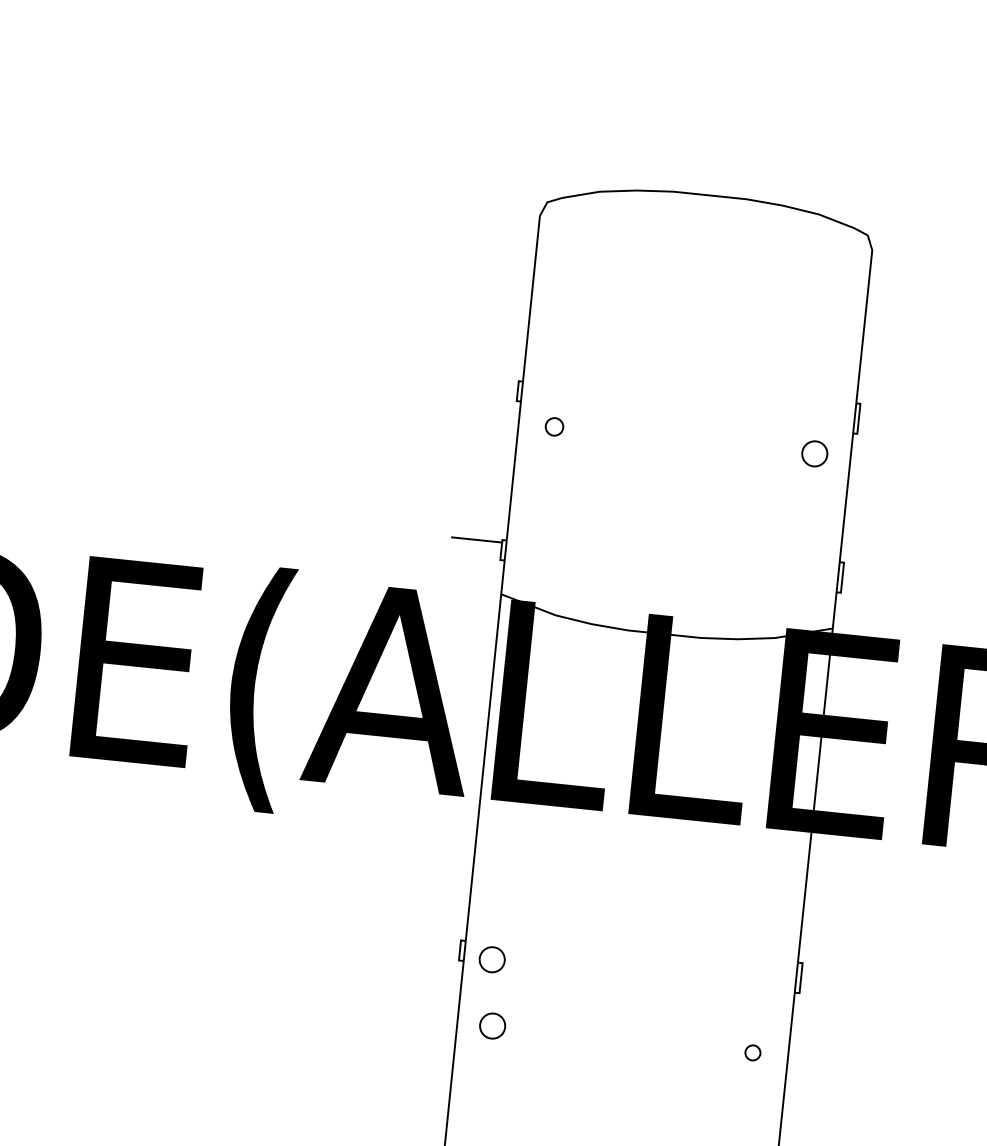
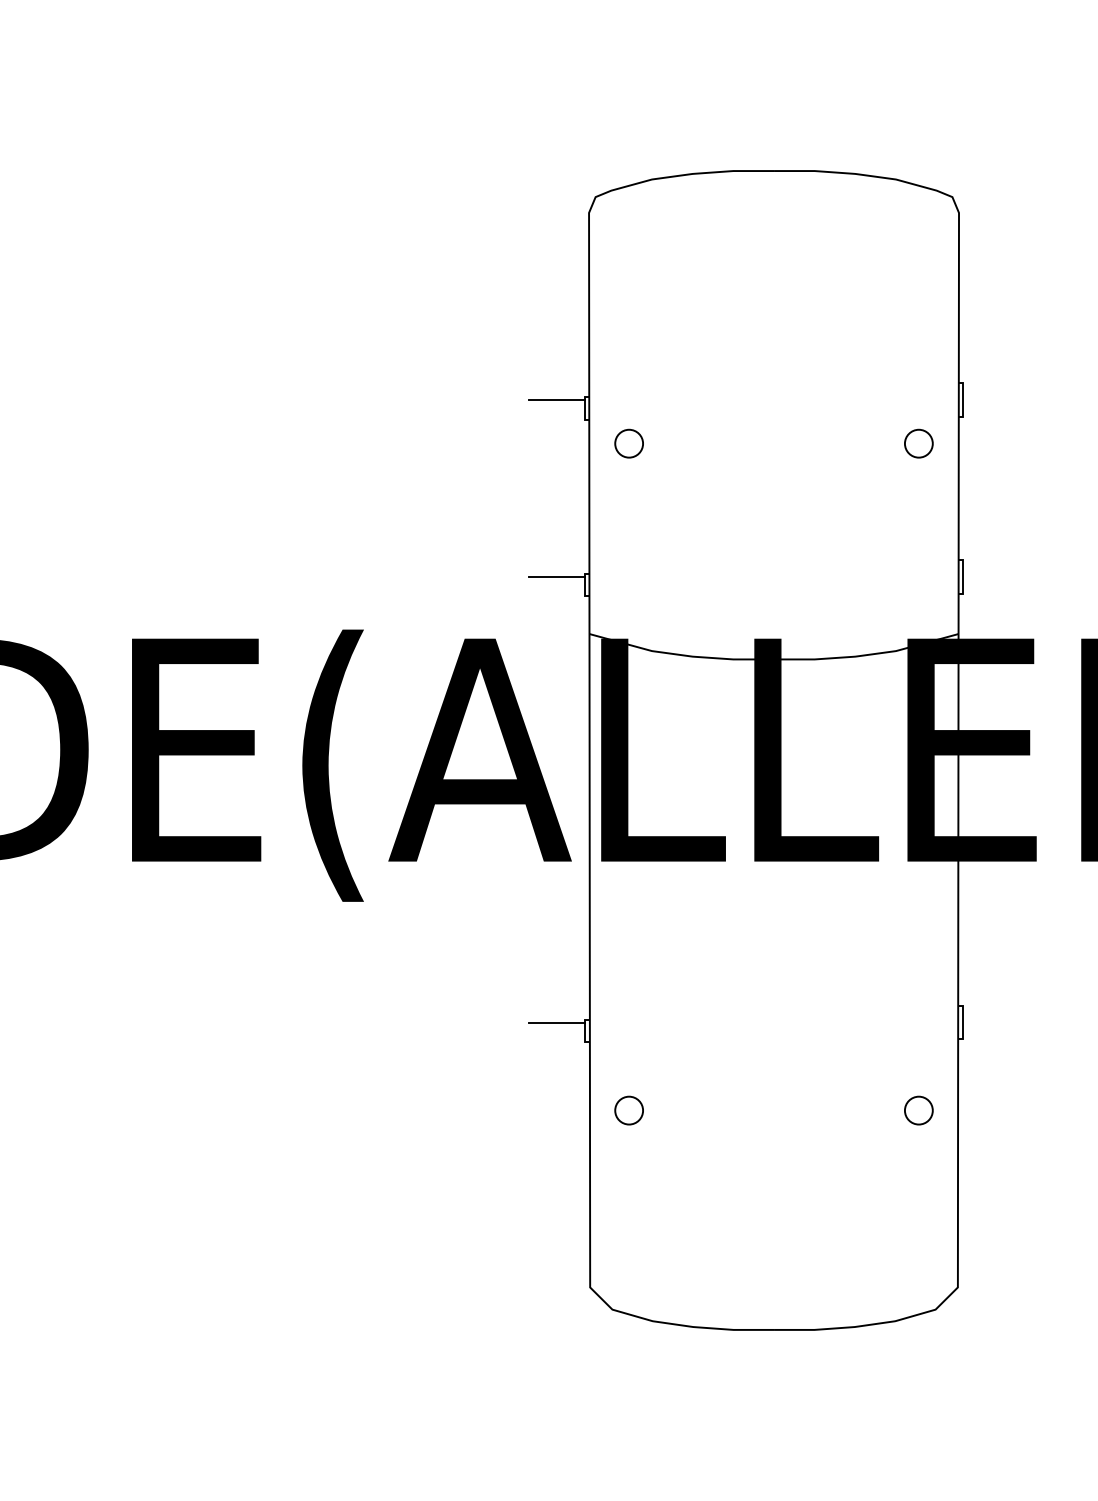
line: (493, 381) -> (556, 400), added
circle: (553, 426) -> (628, 443), size x1.43
line: (435, 940) -> (556, 1022), added
circle: (491, 959) -> (620, 1037), removed
circle: (752, 1052) -> (918, 1110), size x1.67

